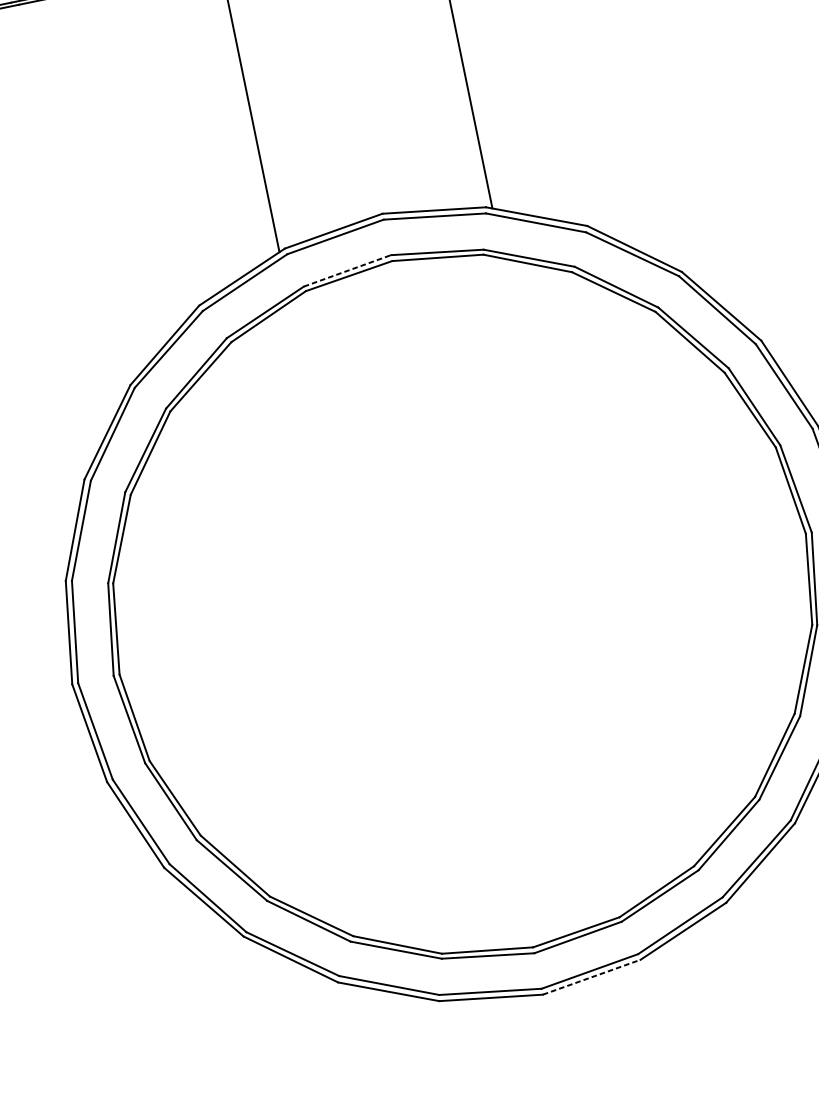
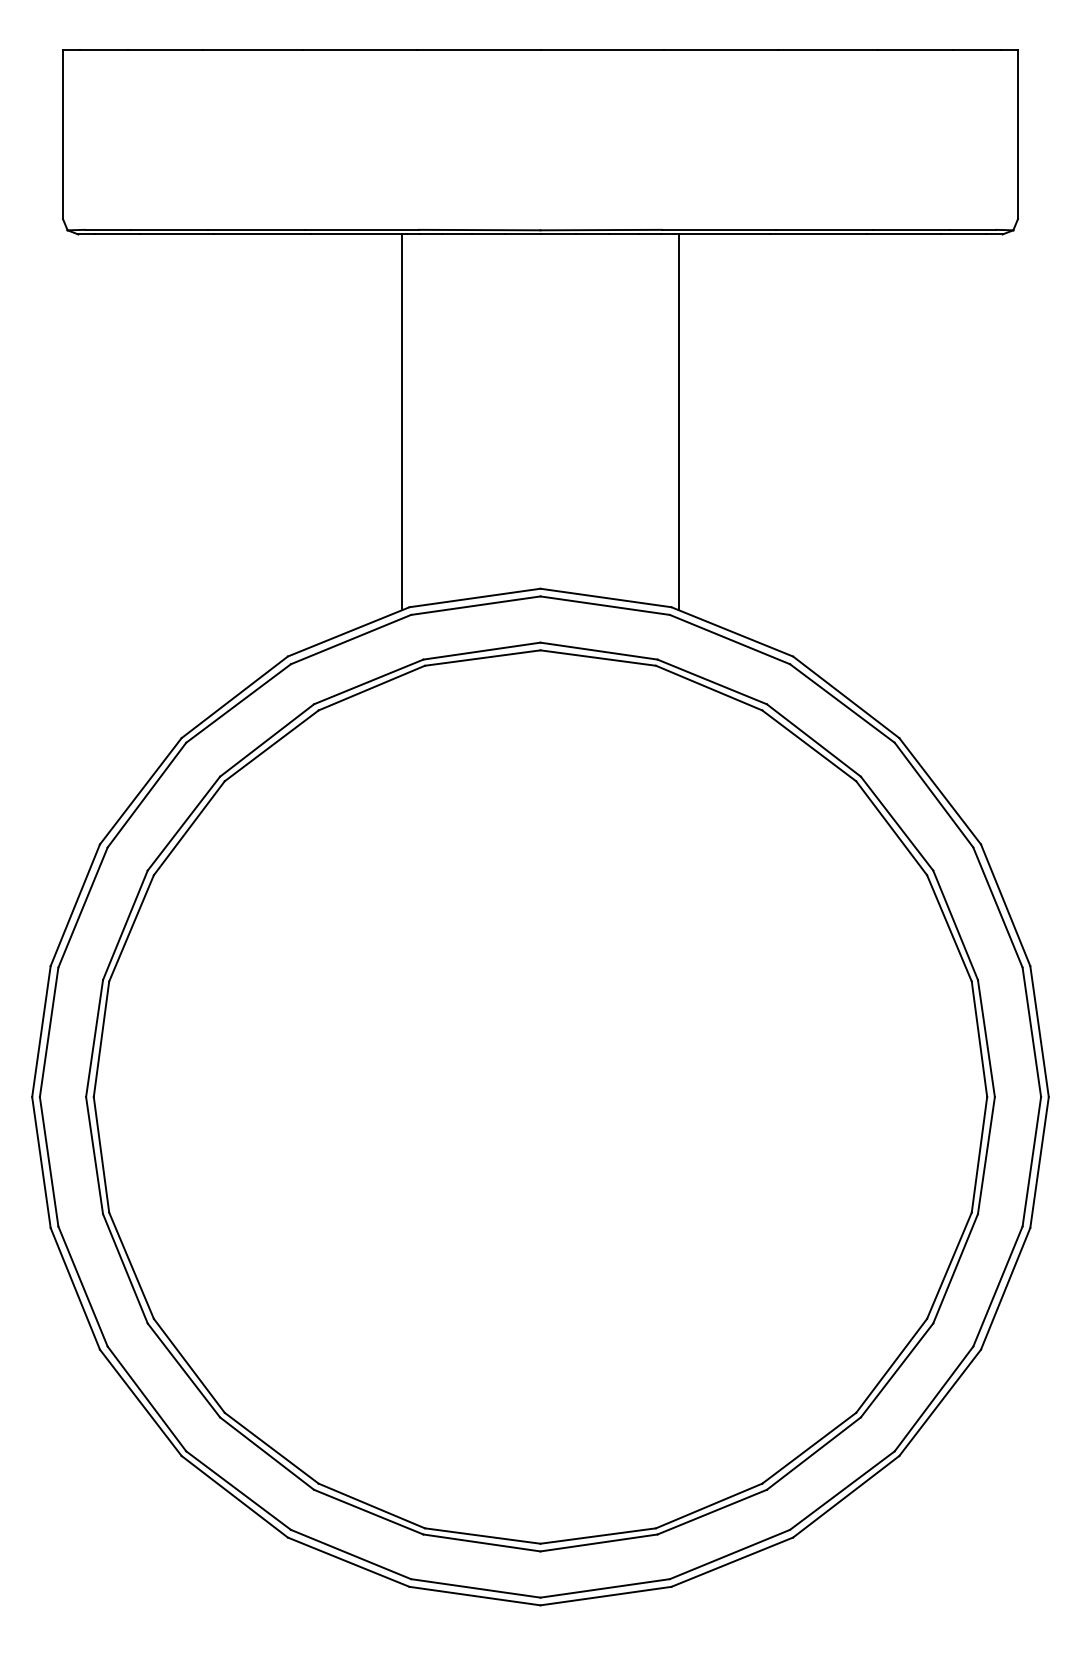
line: (347, 271) -> (482, 651), dashed -> solid
line: (592, 977) -> (606, 1596), dashed -> solid

